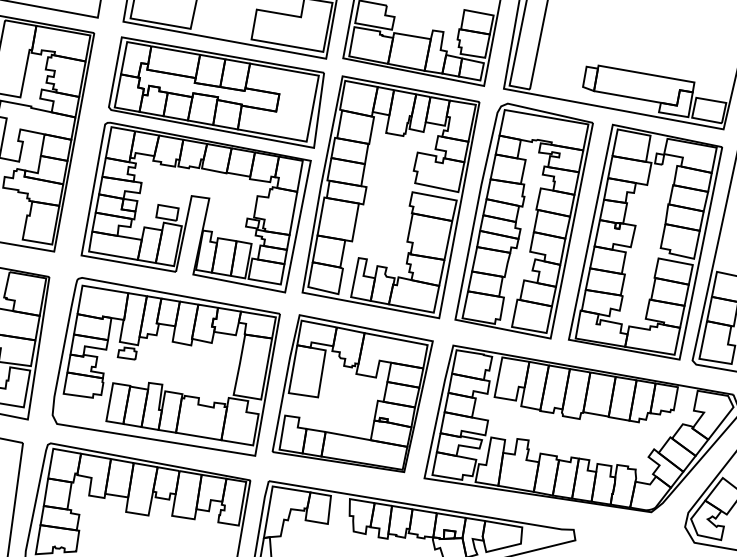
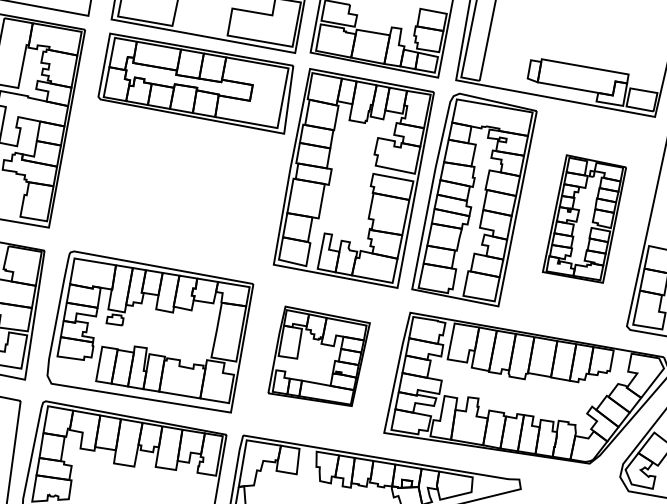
part: (195, 207) -> (176, 187), removed
part: (645, 241) -> (584, 218), size x0.6
part: (352, 393) -> (319, 356), size x0.7

